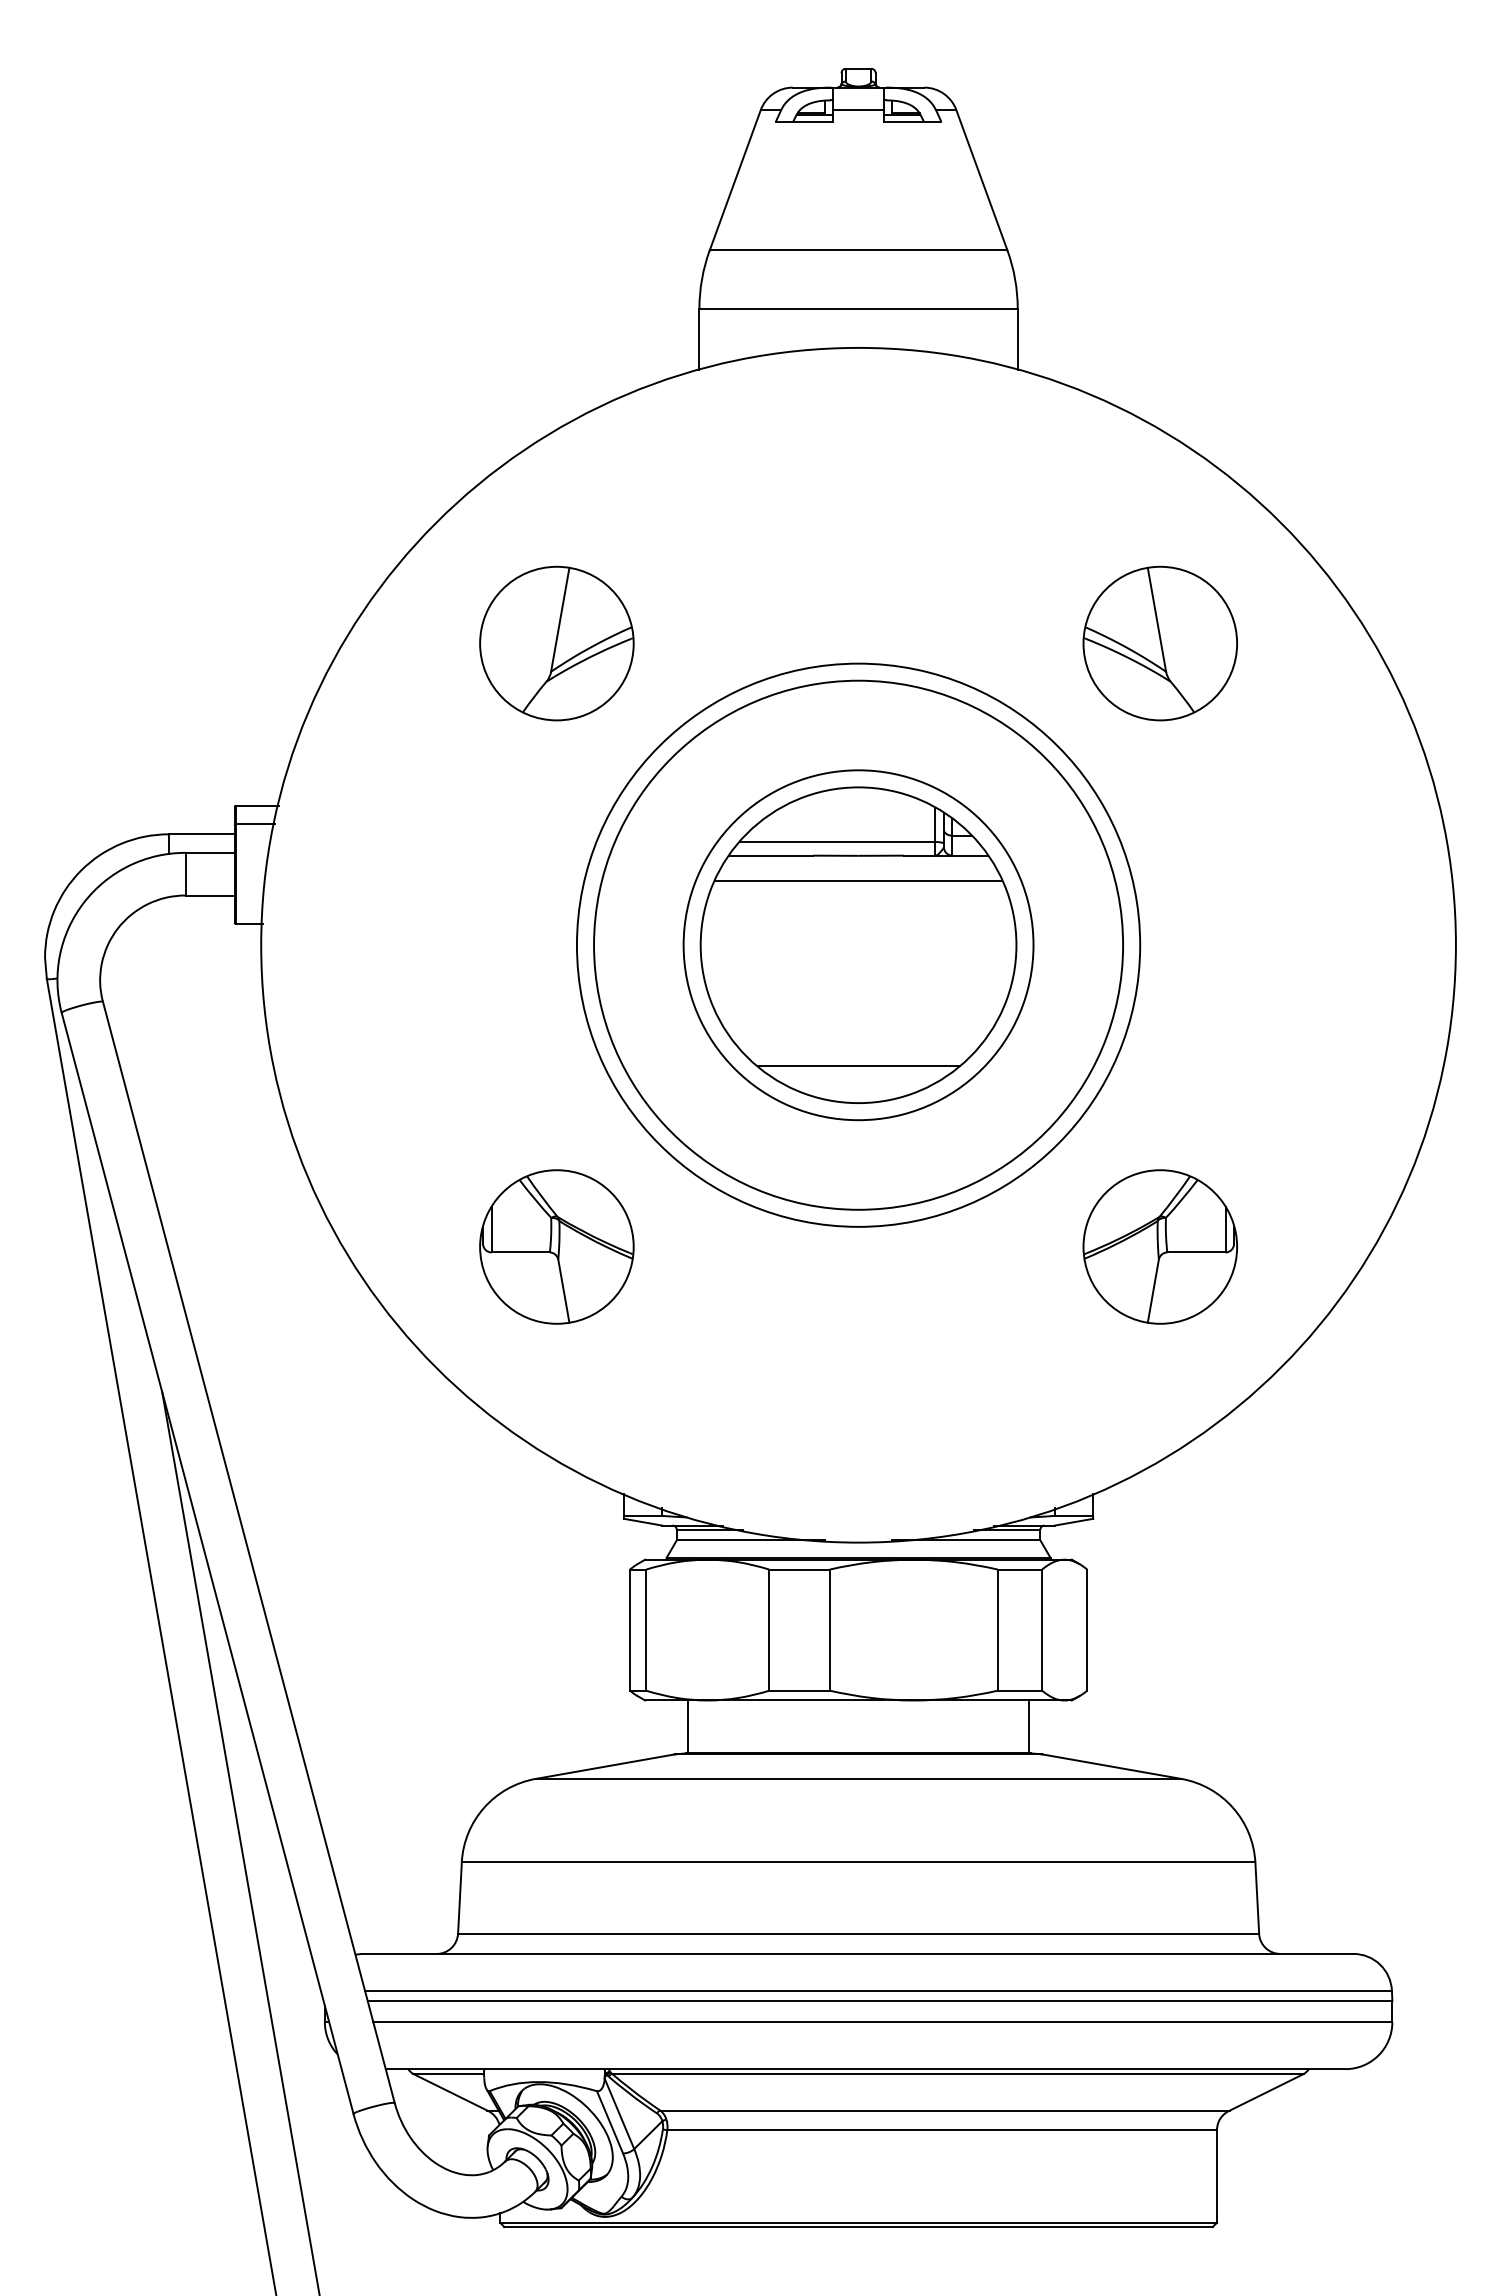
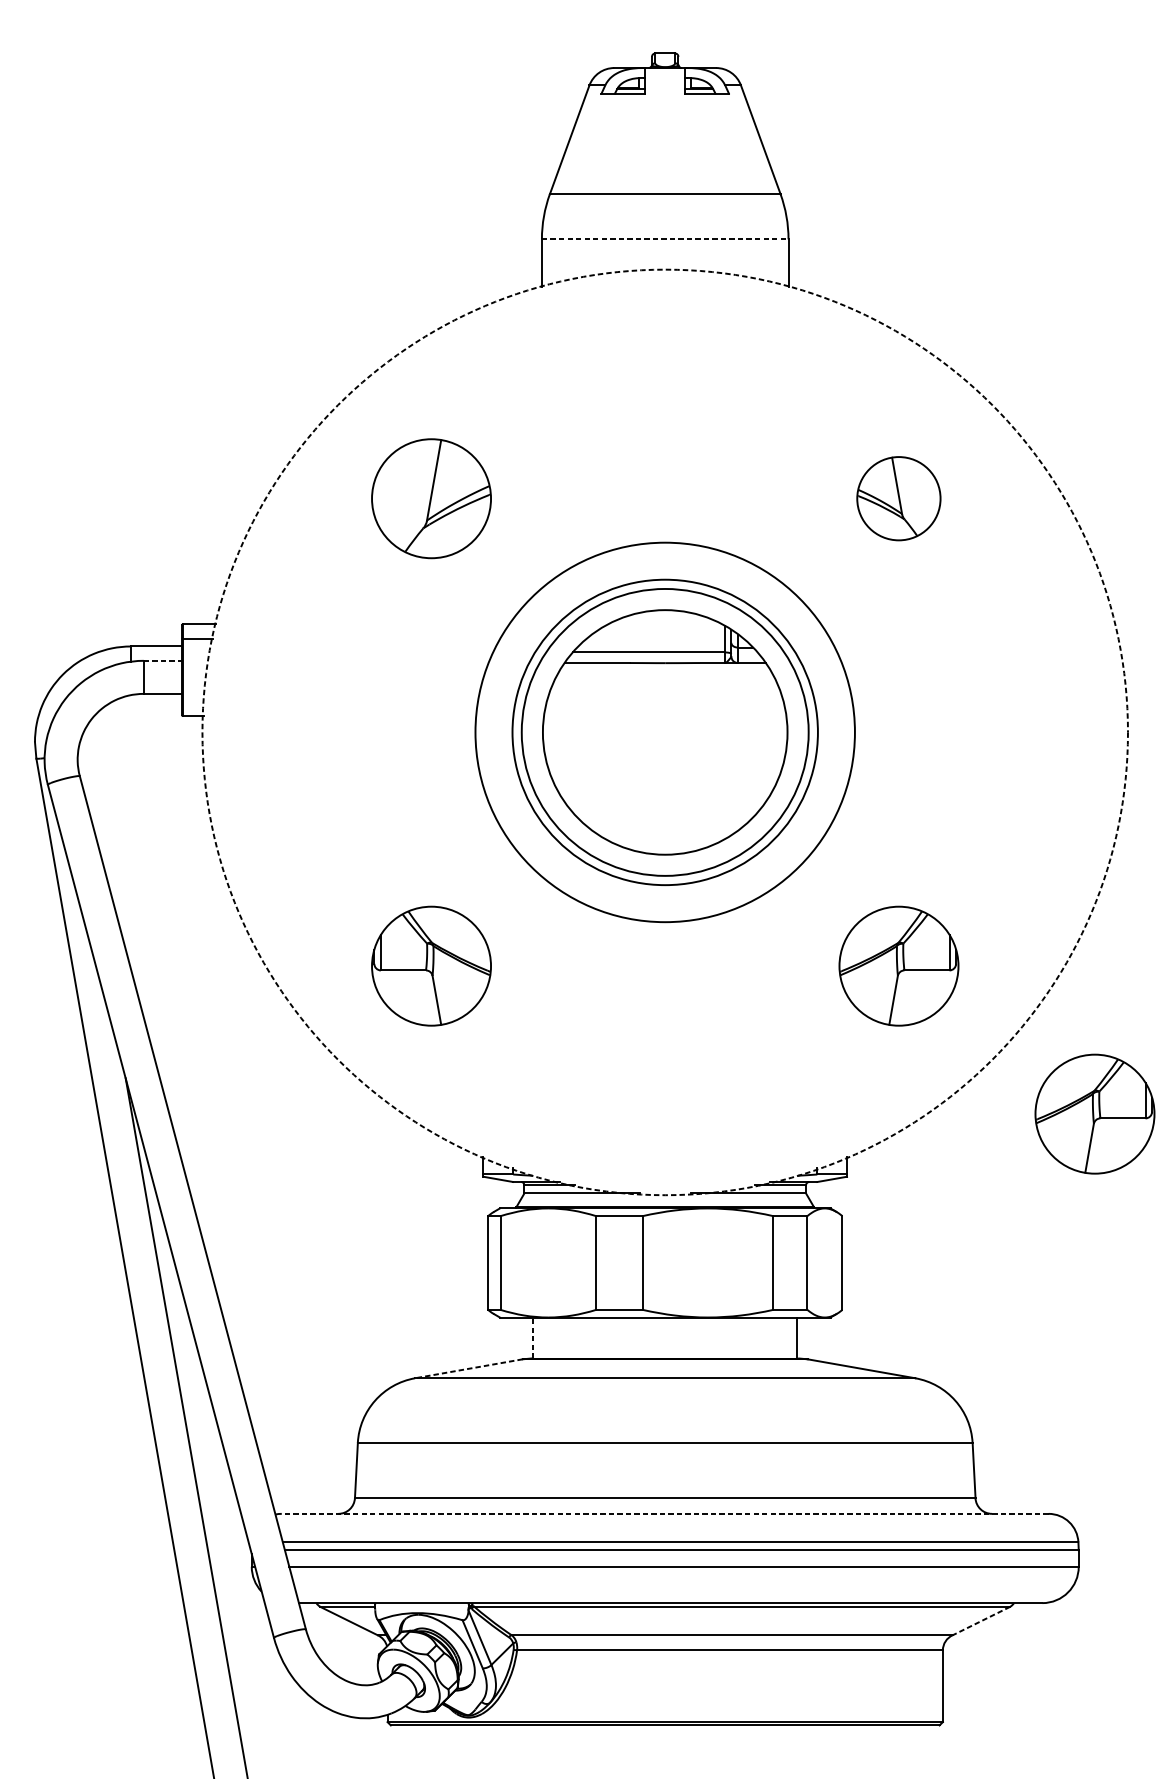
line: (858, 110) -> (665, 85), removed
line: (859, 308) -> (665, 239), solid -> dashed
part: (1159, 643) -> (898, 498), size x0.7
line: (210, 852) -> (163, 660), solid -> dashed
line: (858, 880) -> (665, 682), removed
circle: (858, 944) -> (665, 731), size x0.7
circle: (858, 944) -> (665, 731), size x0.7
circle: (858, 944) -> (665, 731), solid -> dashed
circle: (858, 945) -> (665, 732), size x1.4
line: (858, 1065) -> (665, 825), removed
part: (1412, 1437) -> (1094, 1113), added
line: (687, 1726) -> (532, 1337), solid -> dashed
line: (605, 1766) -> (469, 1368), solid -> dashed
line: (858, 1953) -> (665, 1513), solid -> dashed
line: (1266, 2092) -> (981, 1621), solid -> dashed

